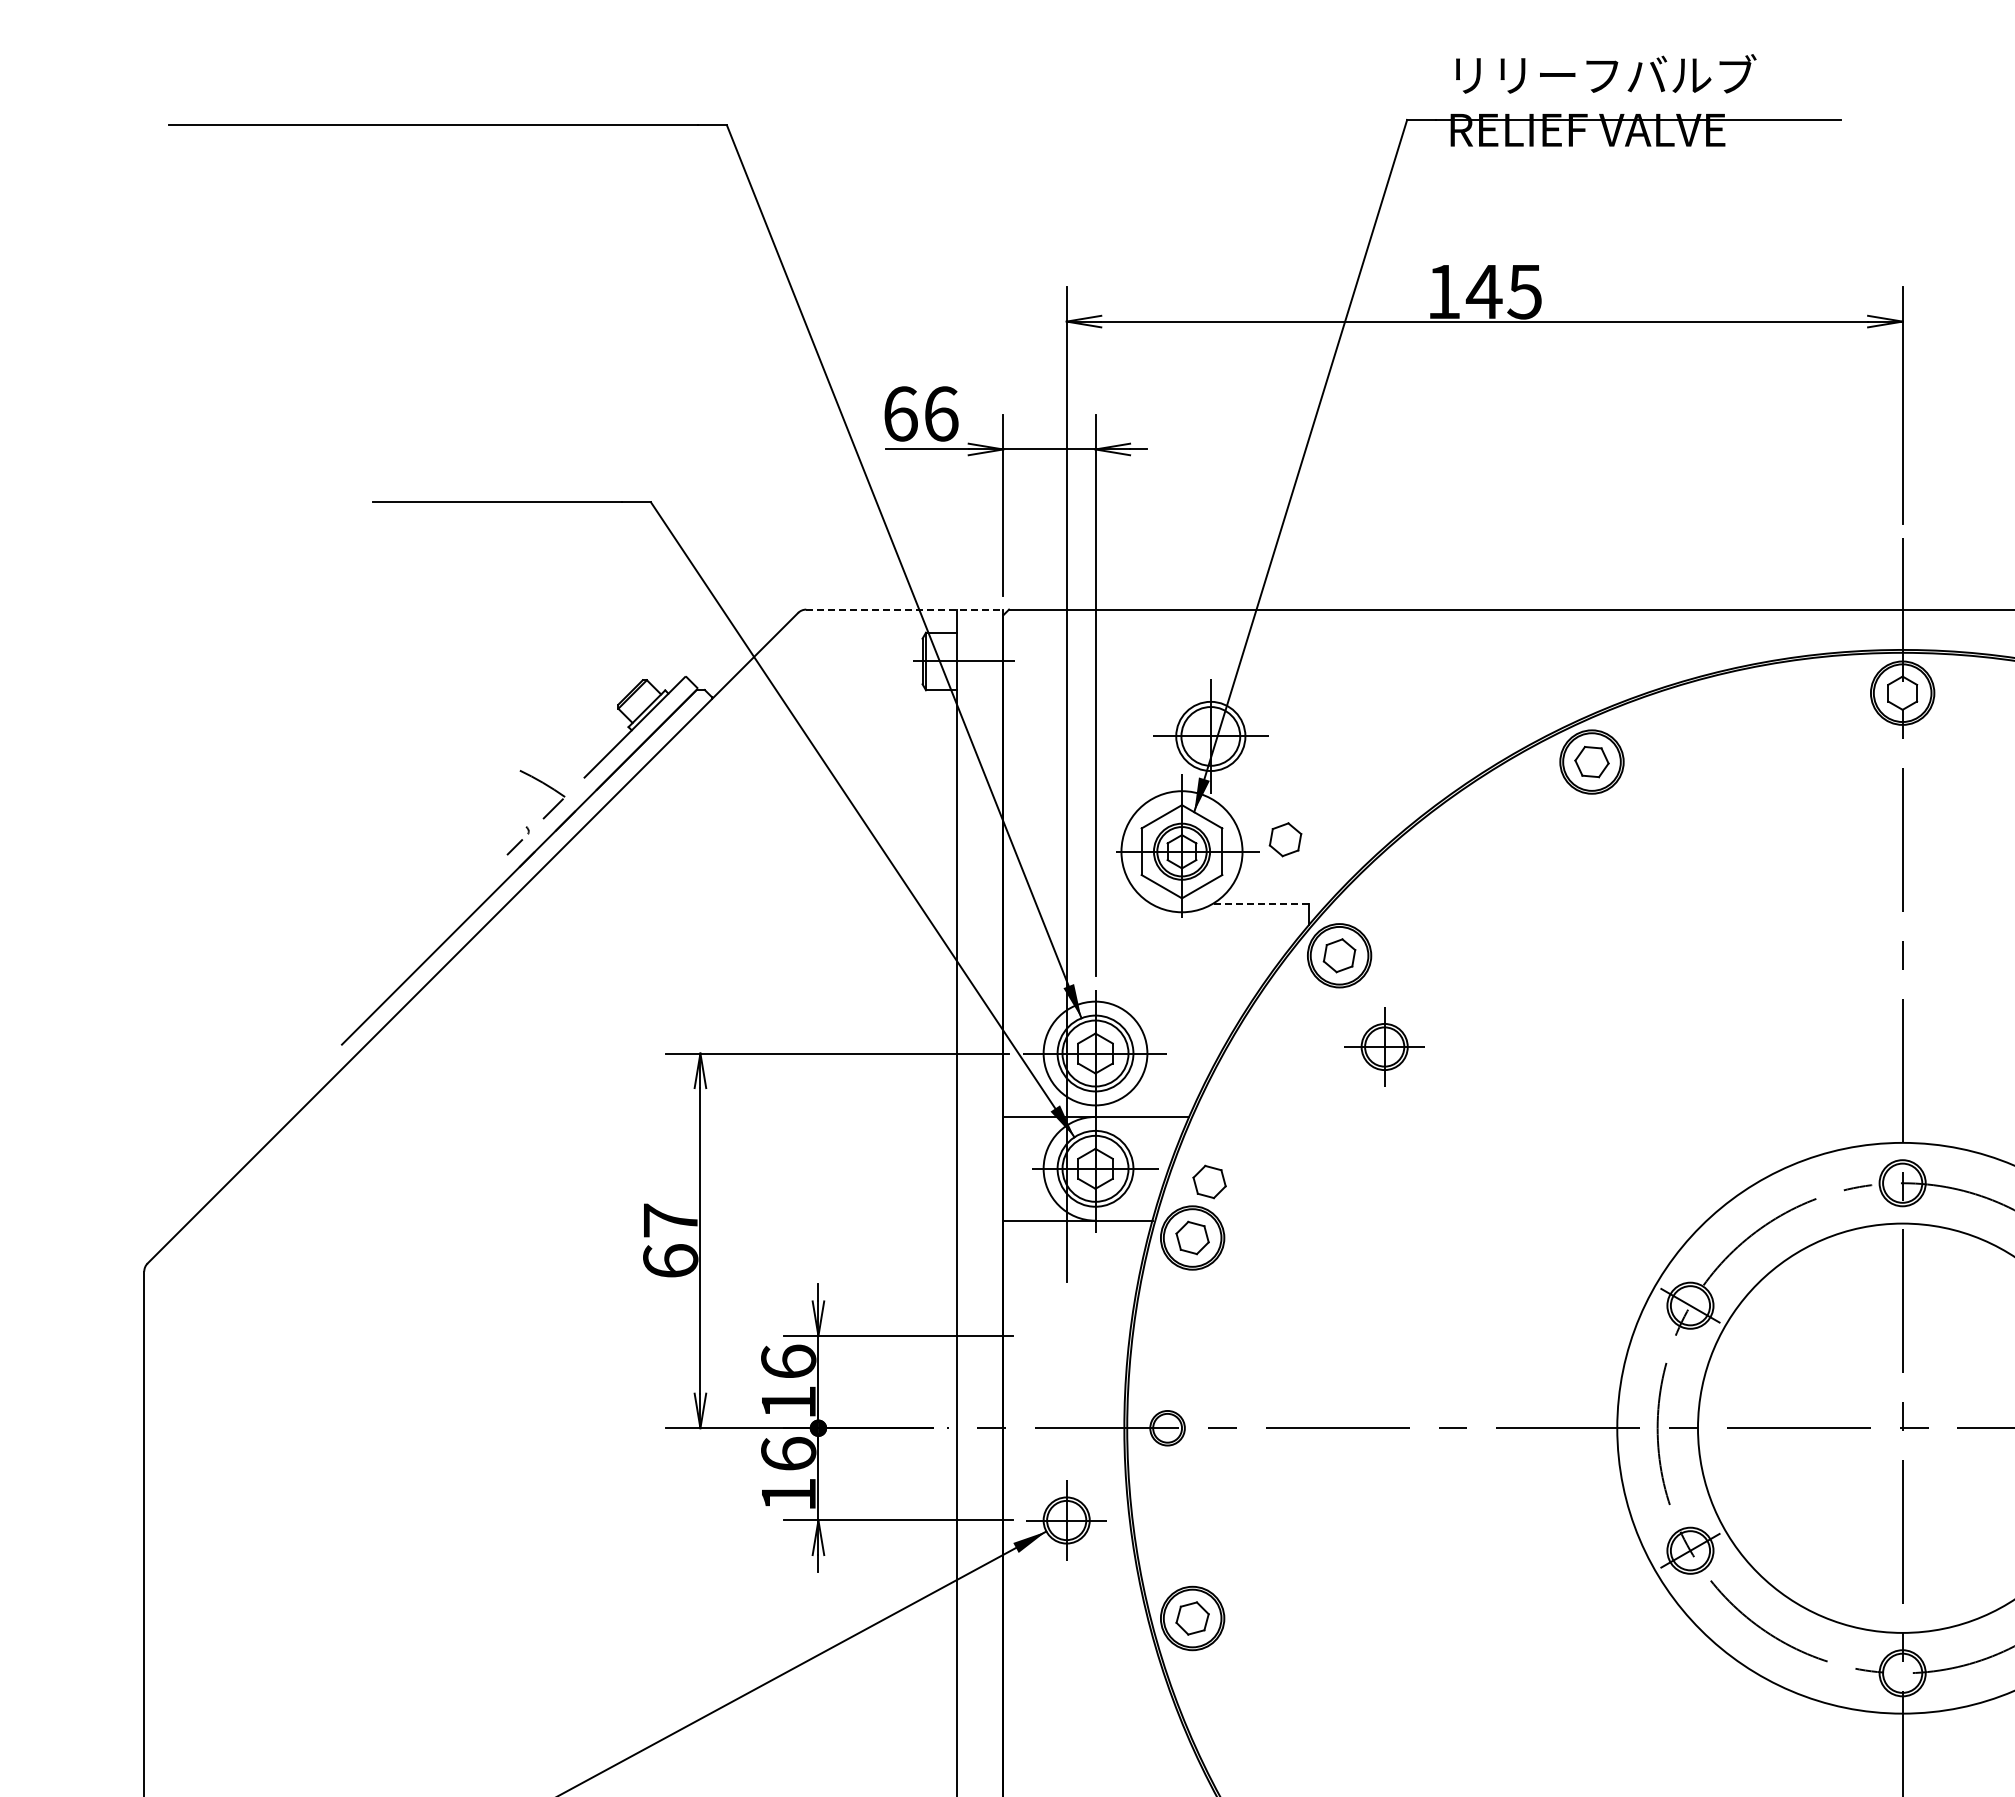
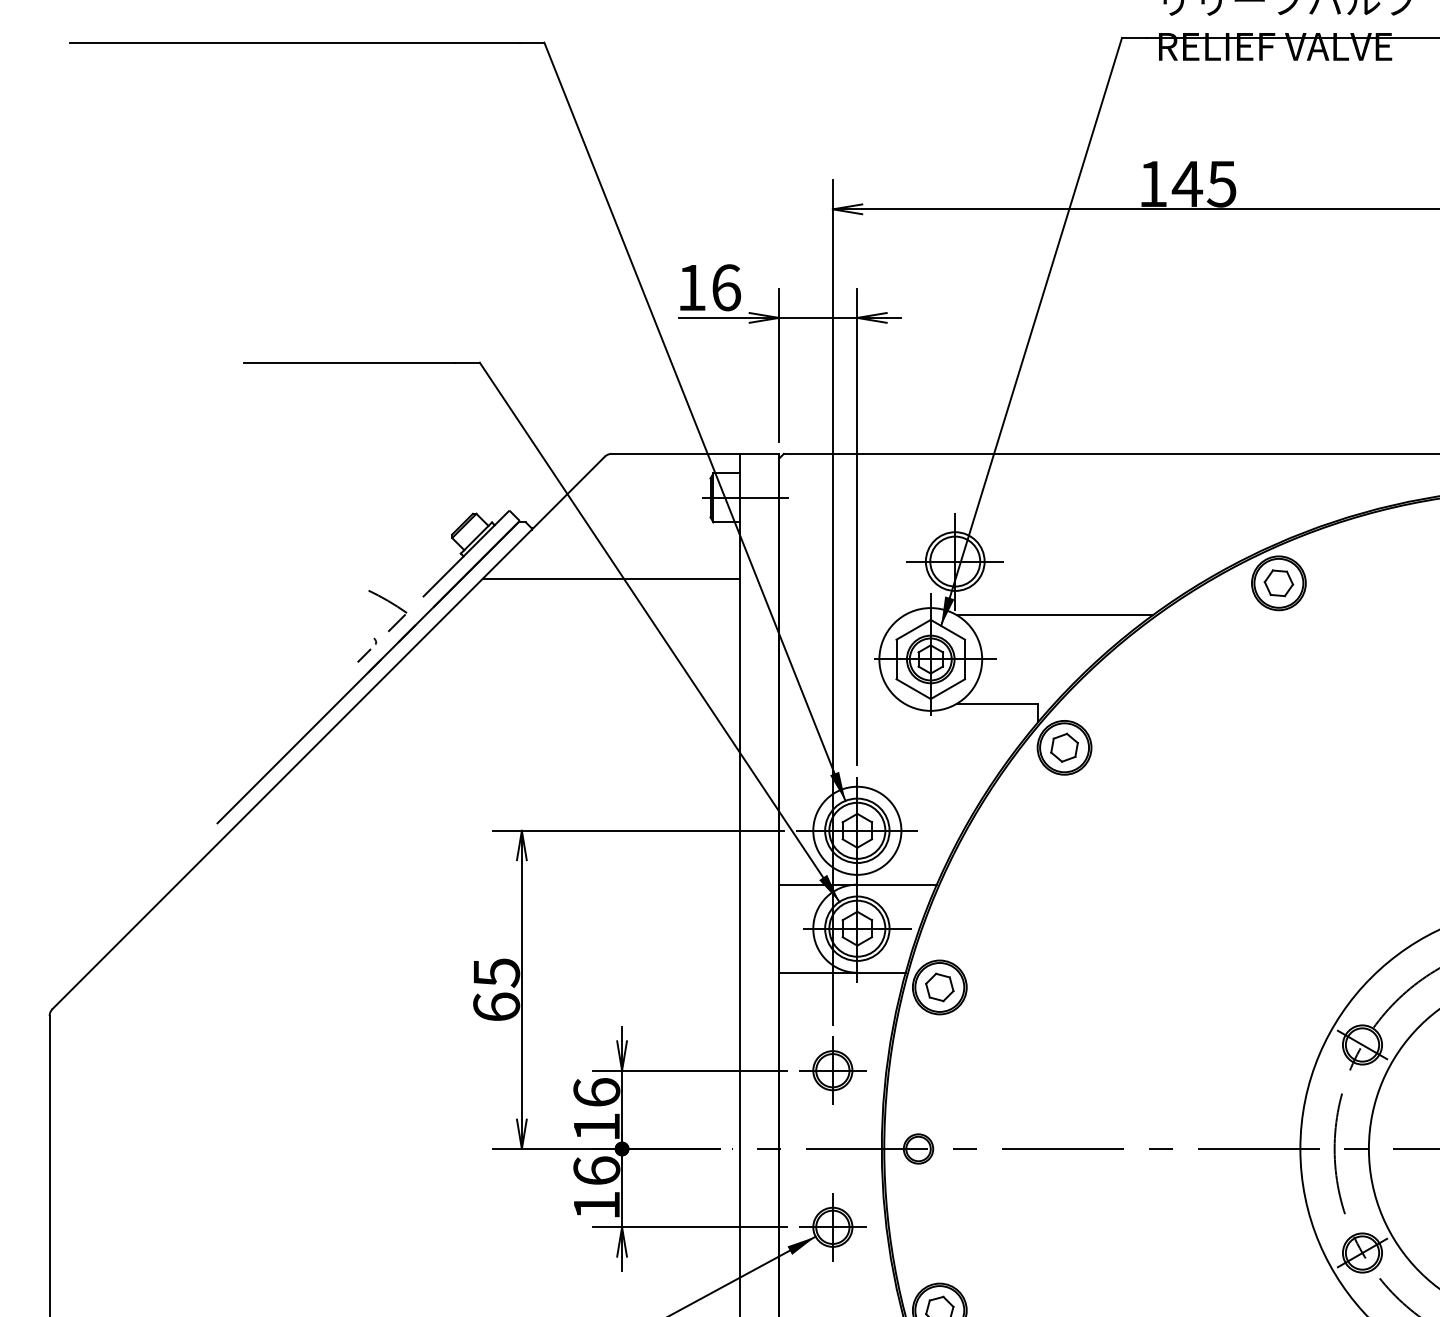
text: (900, 413) -> (691, 287), 66 -> 16
line: (904, 609) -> (695, 453), dashed -> solid
line: (805, 756) -> (611, 578), added
line: (1328, 799) -> (1055, 615), added
part: (1285, 839) -> (1018, 649), removed
line: (1261, 903) -> (998, 703), dashed -> solid
part: (1384, 1046) -> (832, 1070), moved
part: (1209, 1181) -> (954, 939), removed
text: (671, 1220) -> (497, 972), 67 -> 65

